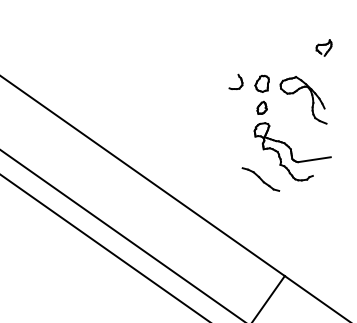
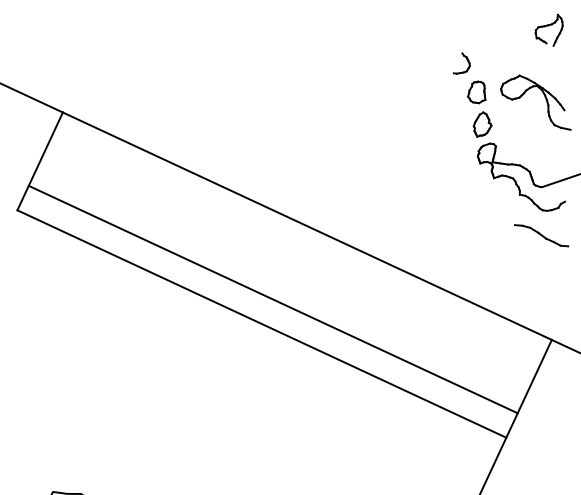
part: (323, 46) -> (548, 29), size x1.43
part: (241, 81) -> (467, 61), moved
part: (262, 108) -> (482, 124), size x1.43
part: (260, 179) -> (541, 235), moved

